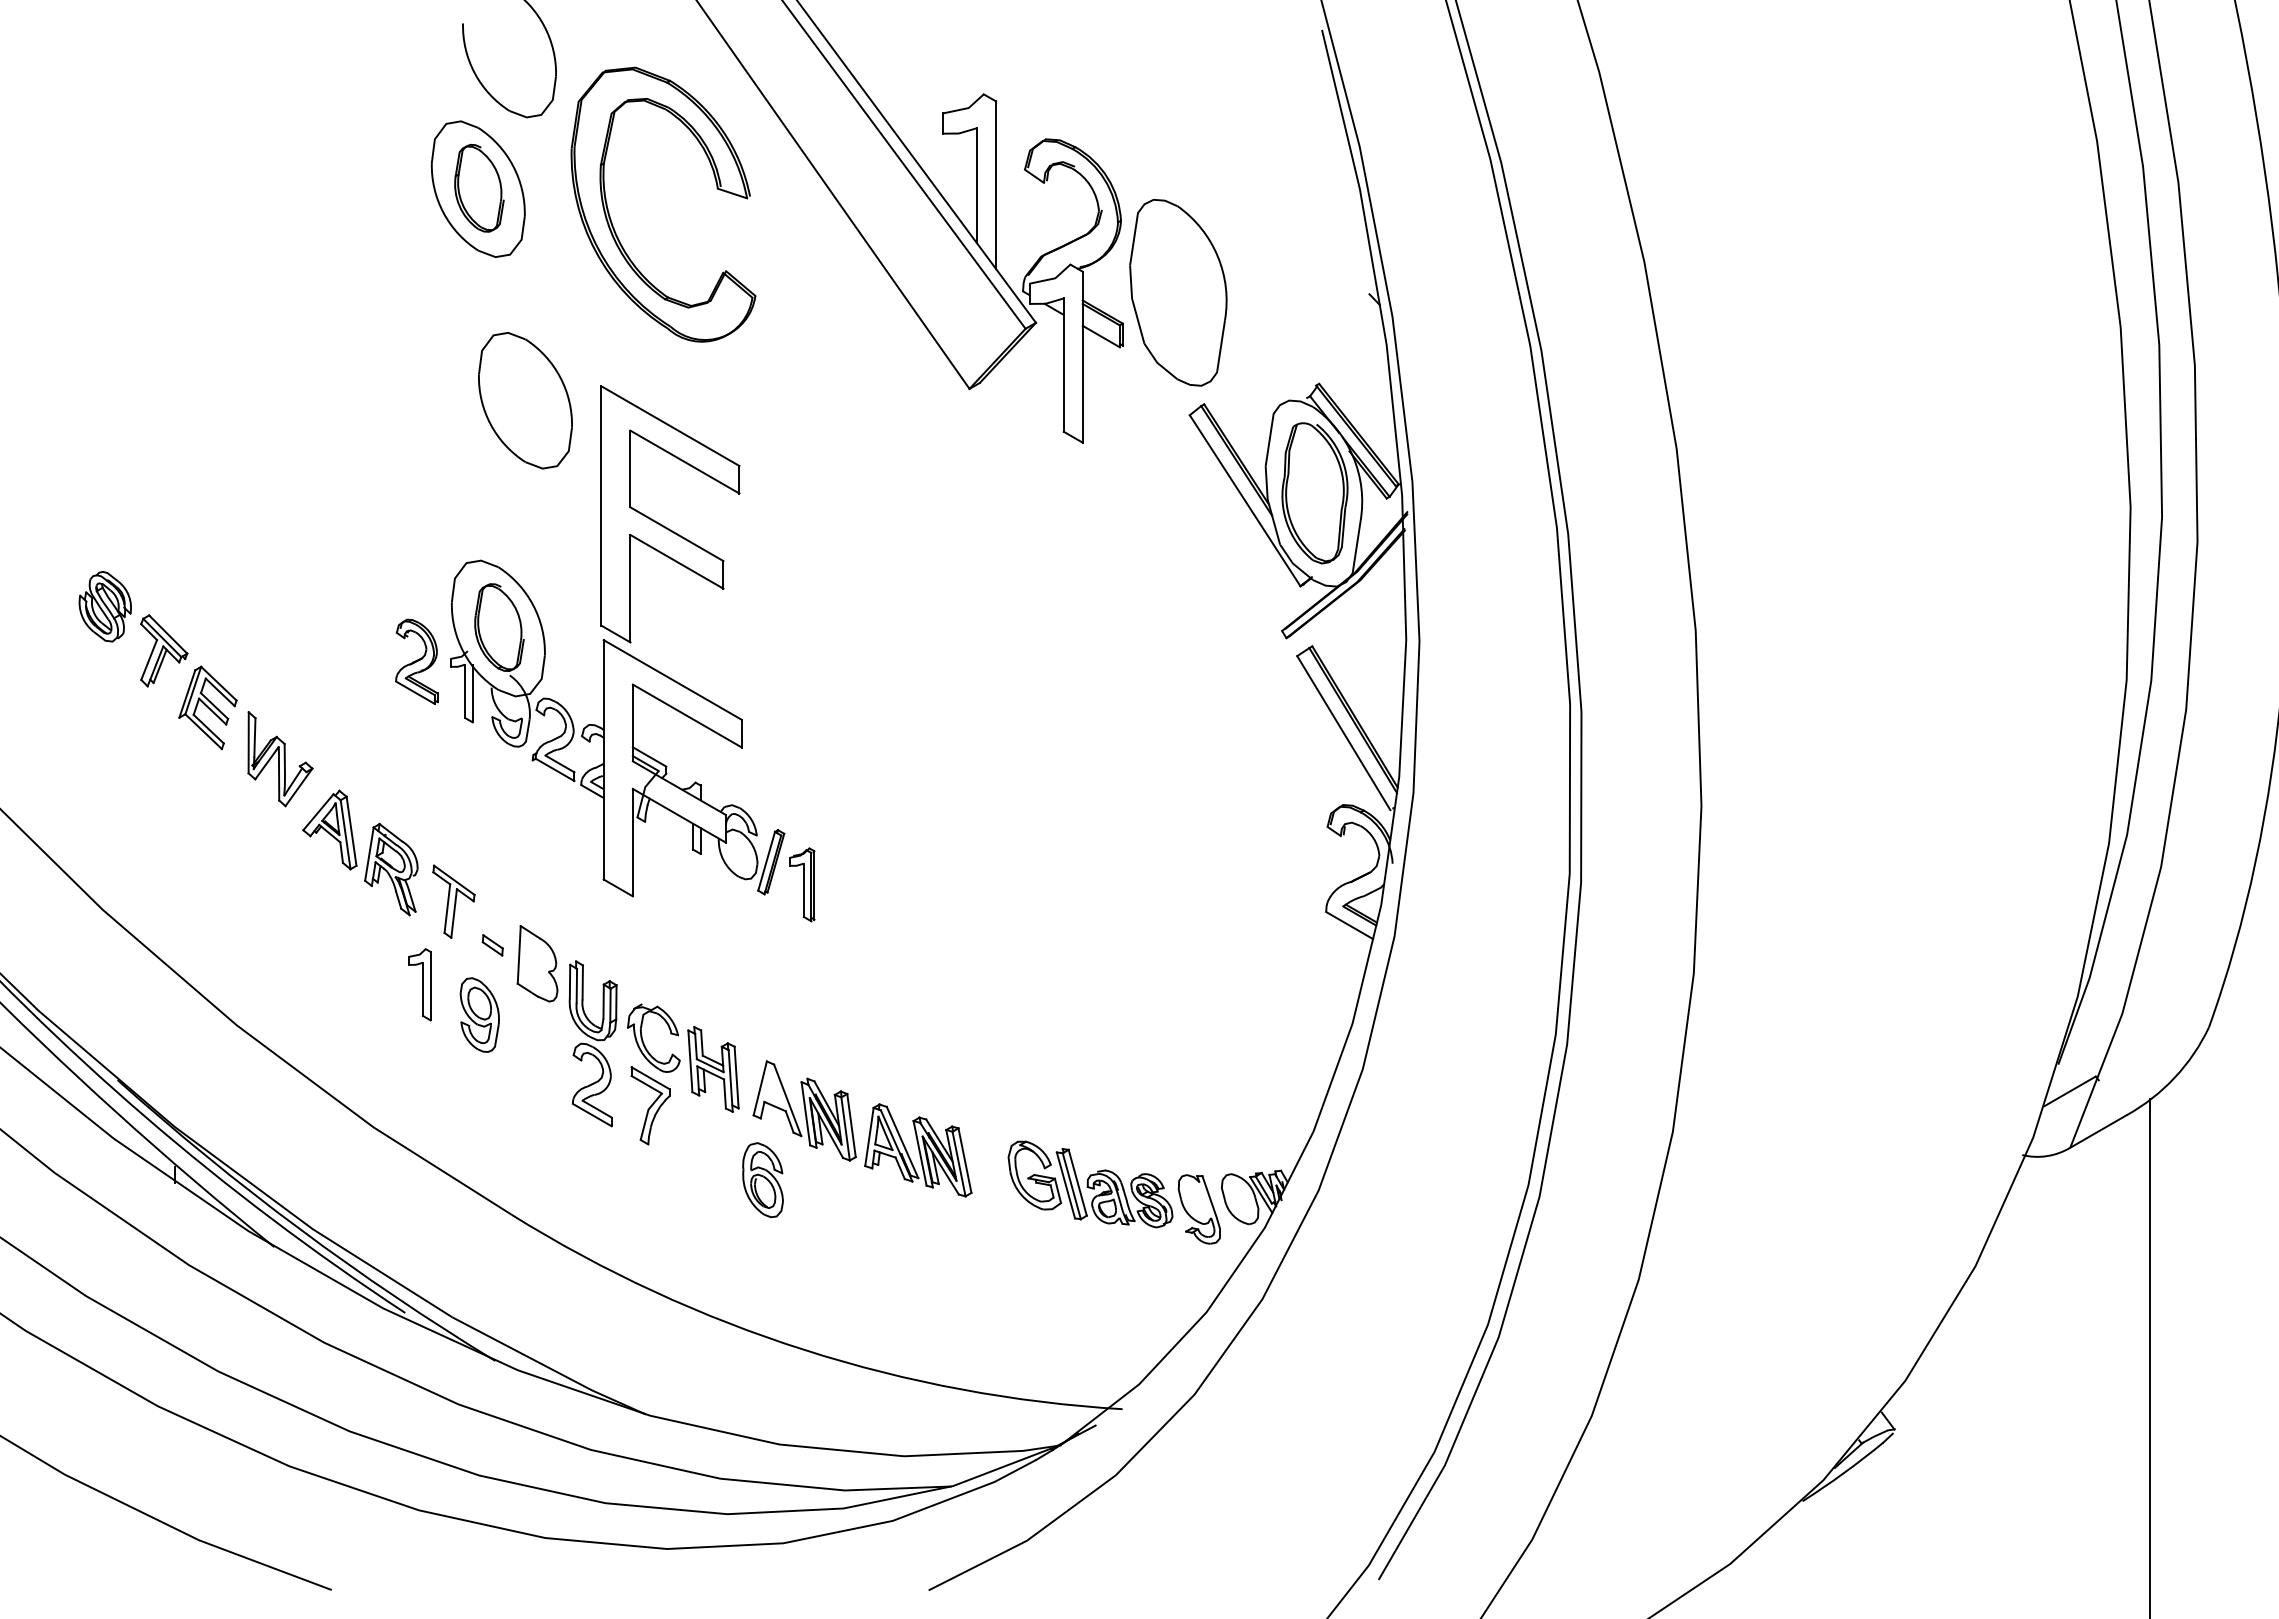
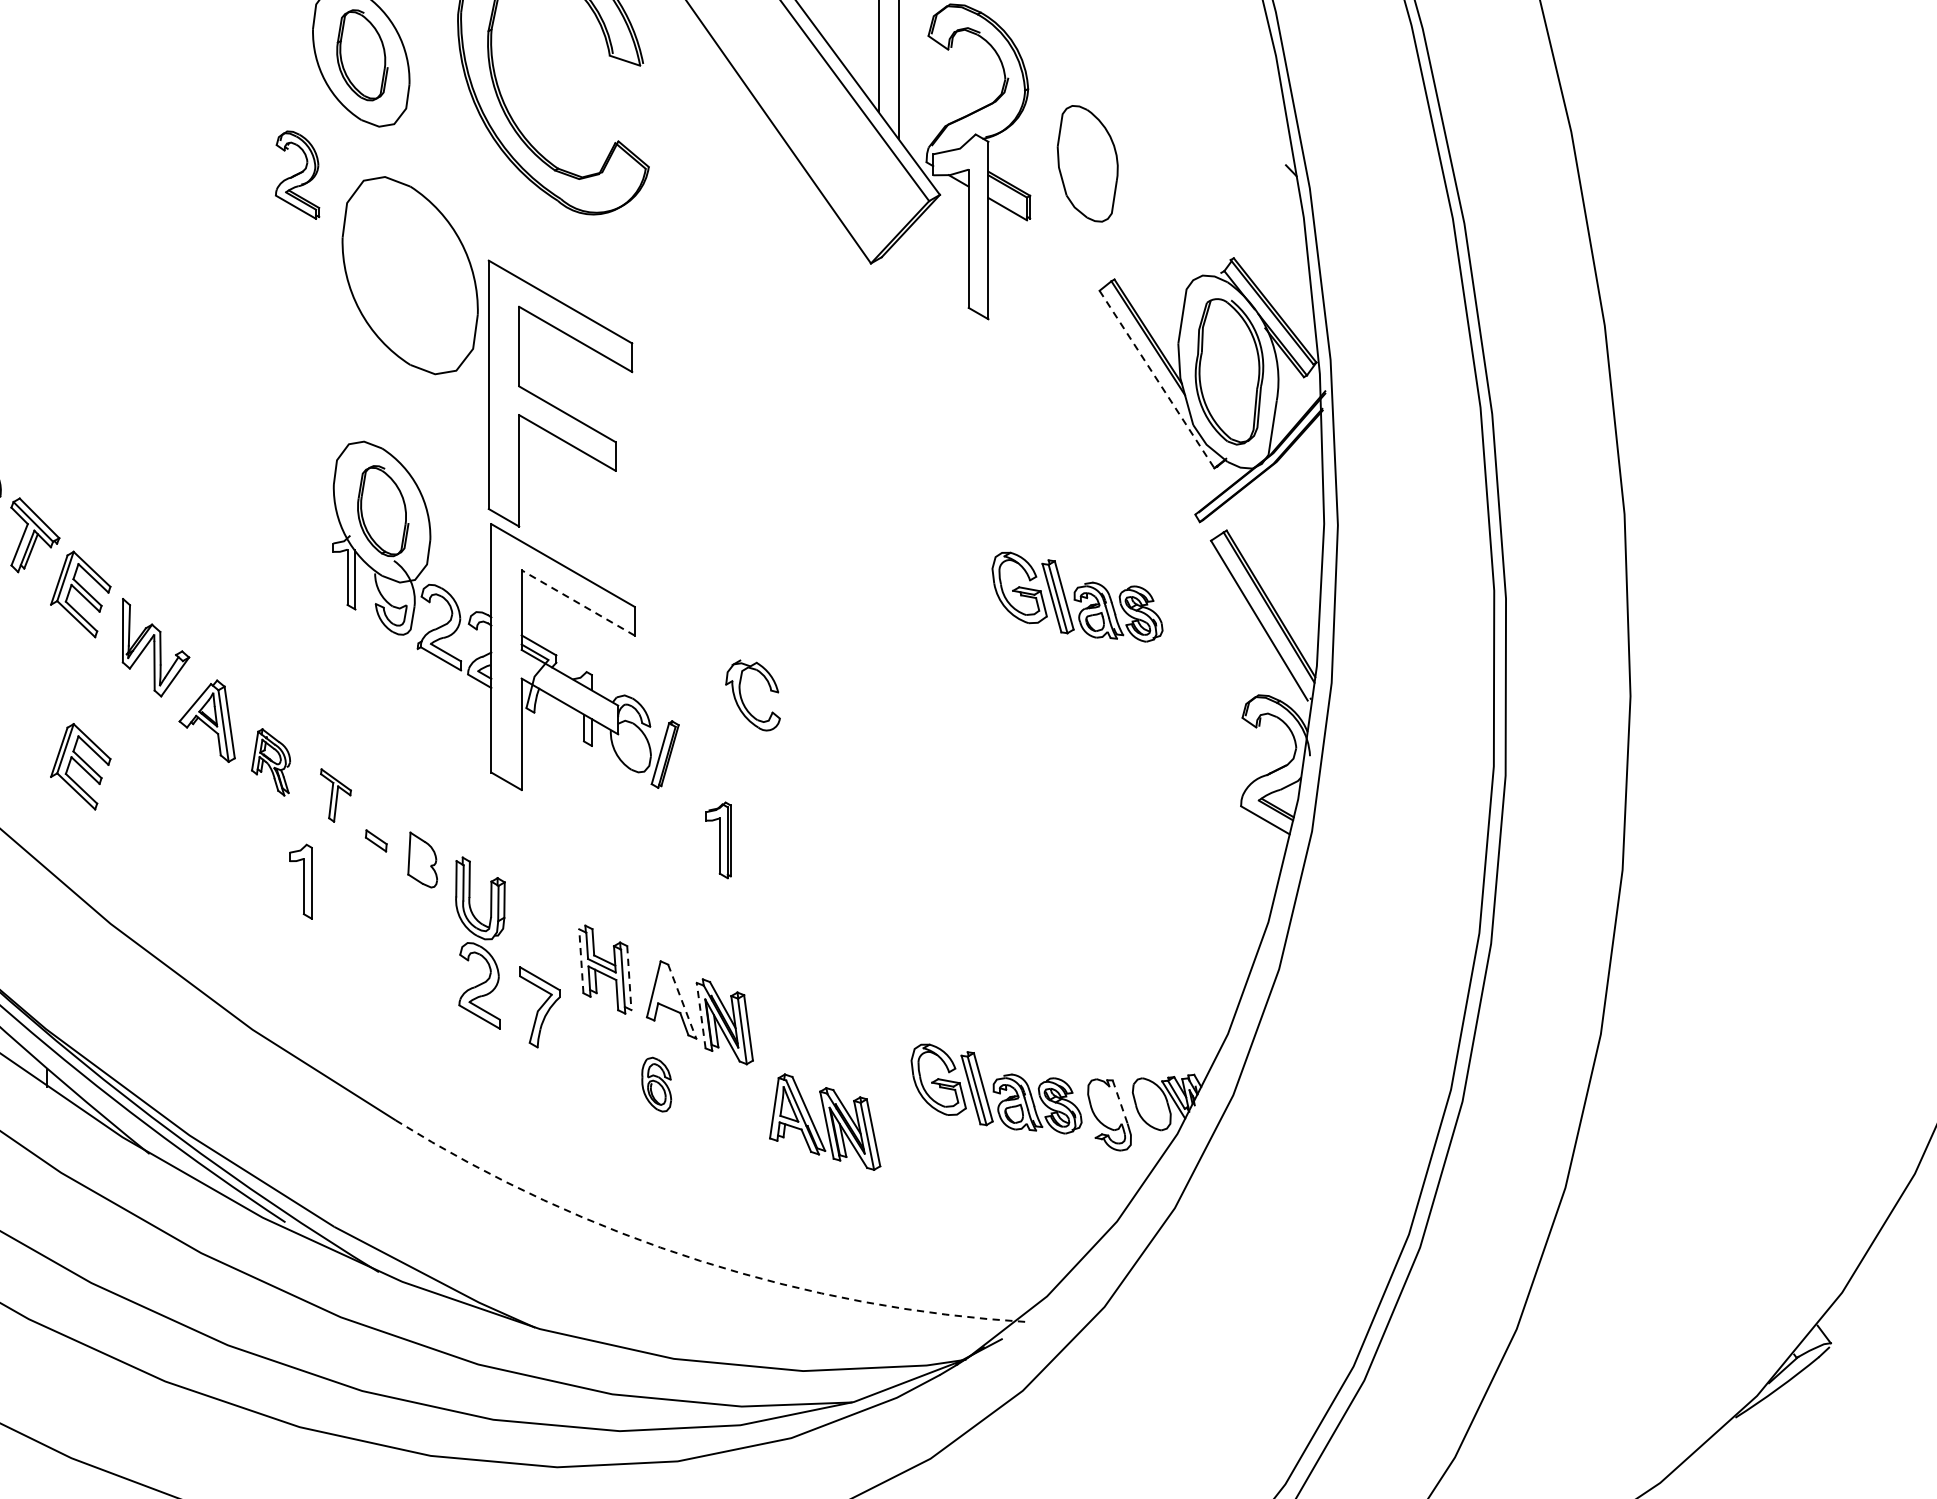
part: (1178, 292) -> (1087, 163), size x0.6
part: (525, 400) -> (410, 275), size x1.4
line: (1245, 500) -> (1157, 379), solid -> dashed
part: (416, 661) -> (297, 174), moved
part: (1168, 710) -> (1077, 597), added
line: (687, 716) -> (578, 603), solid -> dashed
part: (391, 869) -> (271, 762), size x0.7
part: (207, 873) -> (80, 766), added
part: (802, 884) -> (718, 840), moved
part: (453, 901) -> (335, 795), size x0.7
part: (537, 963) -> (422, 859), size x0.7
part: (479, 1014) -> (362, 912), removed
part: (643, 1040) -> (742, 697), moved
line: (690, 1061) -> (581, 961), solid -> dashed
line: (736, 1077) -> (629, 978), solid -> dashed
line: (787, 1100) -> (682, 1001), solid -> dashed
line: (805, 1113) -> (700, 1015), solid -> dashed
part: (918, 1150) -> (825, 1122), moved
part: (762, 1180) -> (656, 1084), size x0.7
line: (1209, 1197) -> (1120, 1102), solid -> dashed
arc: (804, 1350) -> (699, 1261), solid -> dashed

